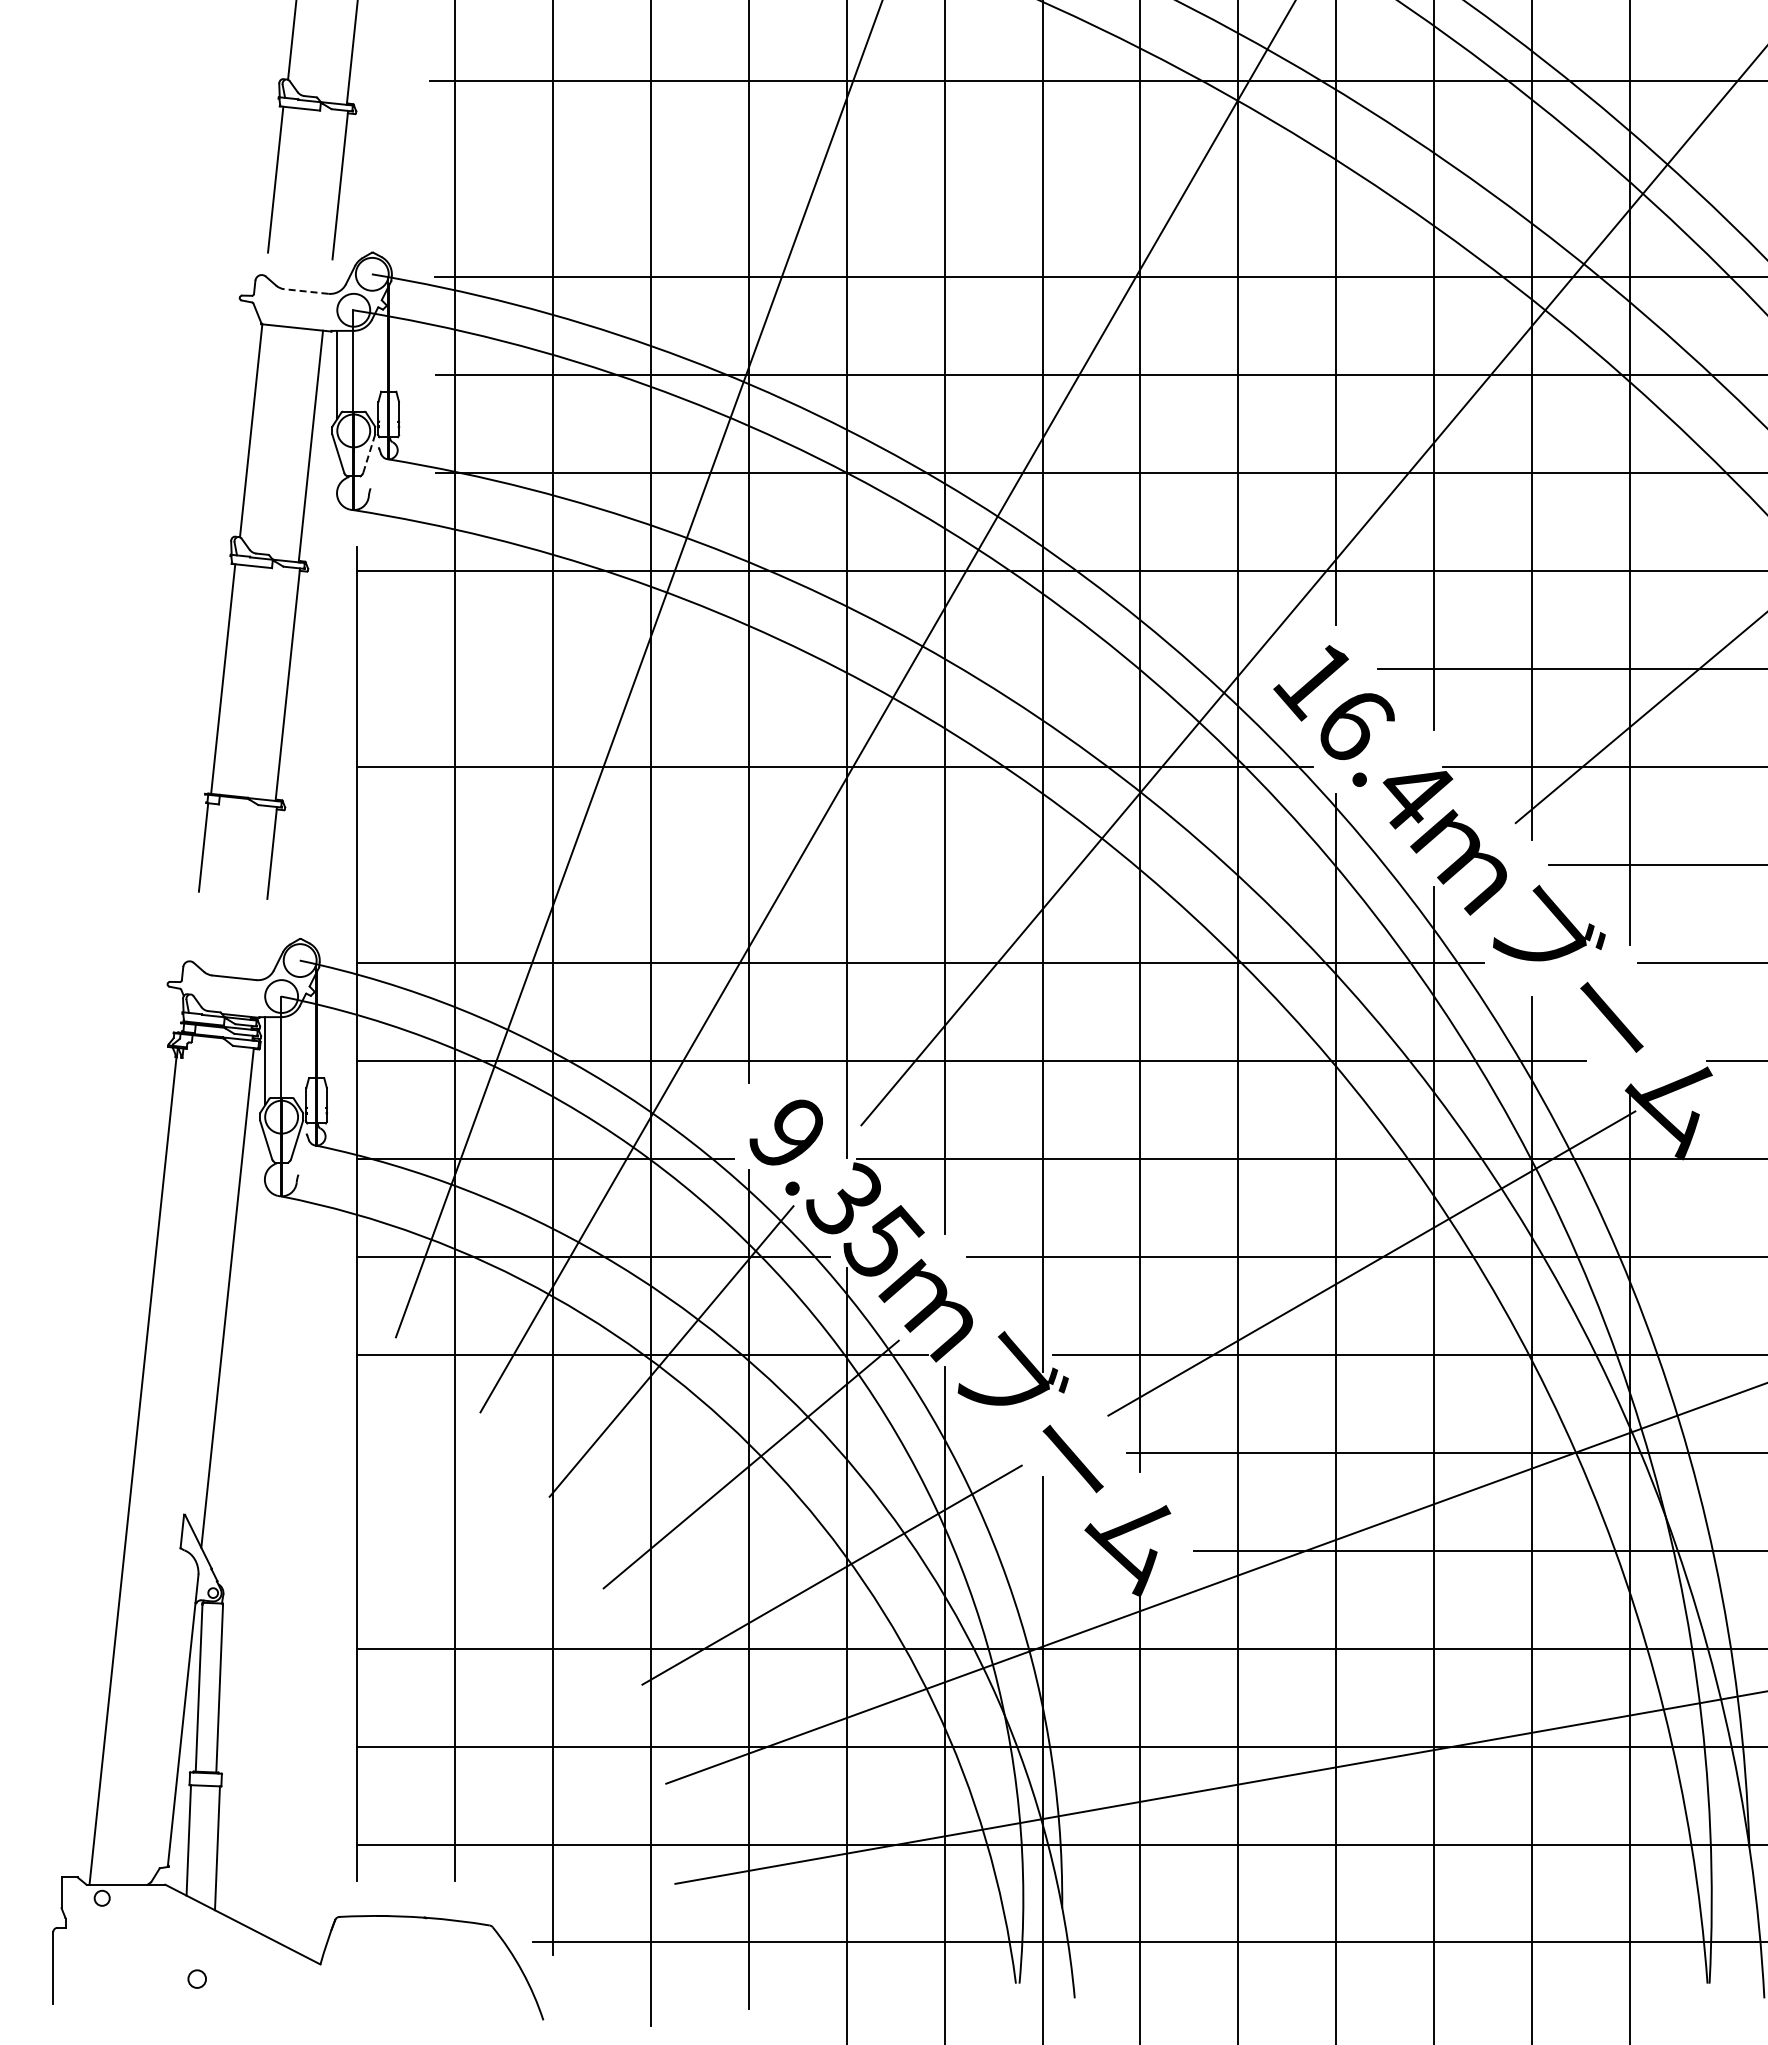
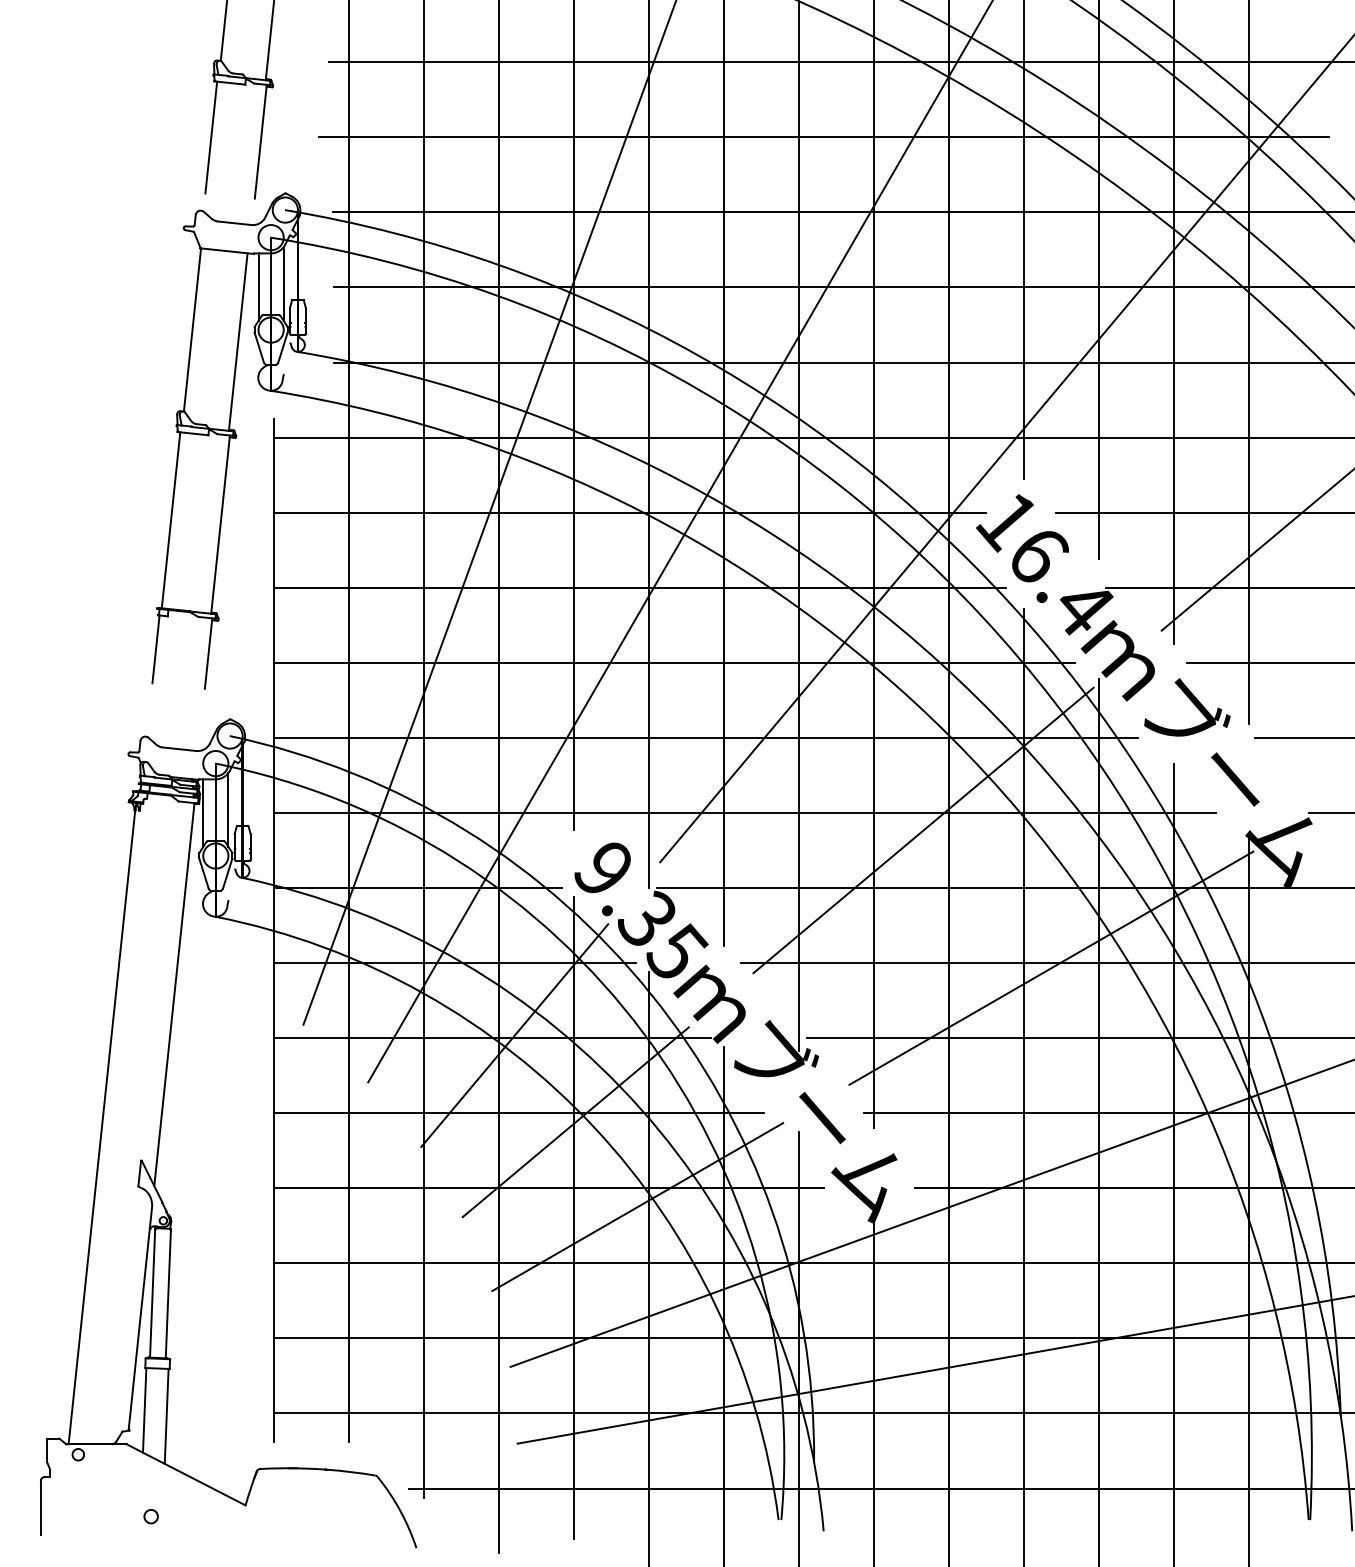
line: (1074, 179) -> (823, 137), added
line: (305, 291) -> (234, 223), dashed -> solid
line: (370, 370) -> (283, 283), added
line: (369, 453) -> (283, 347), dashed -> solid
line: (821, 669) -> (629, 512), added
line: (879, 865) -> (674, 663), added
line: (298, 1056) -> (228, 809), added
line: (1204, 1083) -> (923, 830), added
line: (676, 1452) -> (518, 1113), added
line: (715, 1550) -> (548, 1188), added

